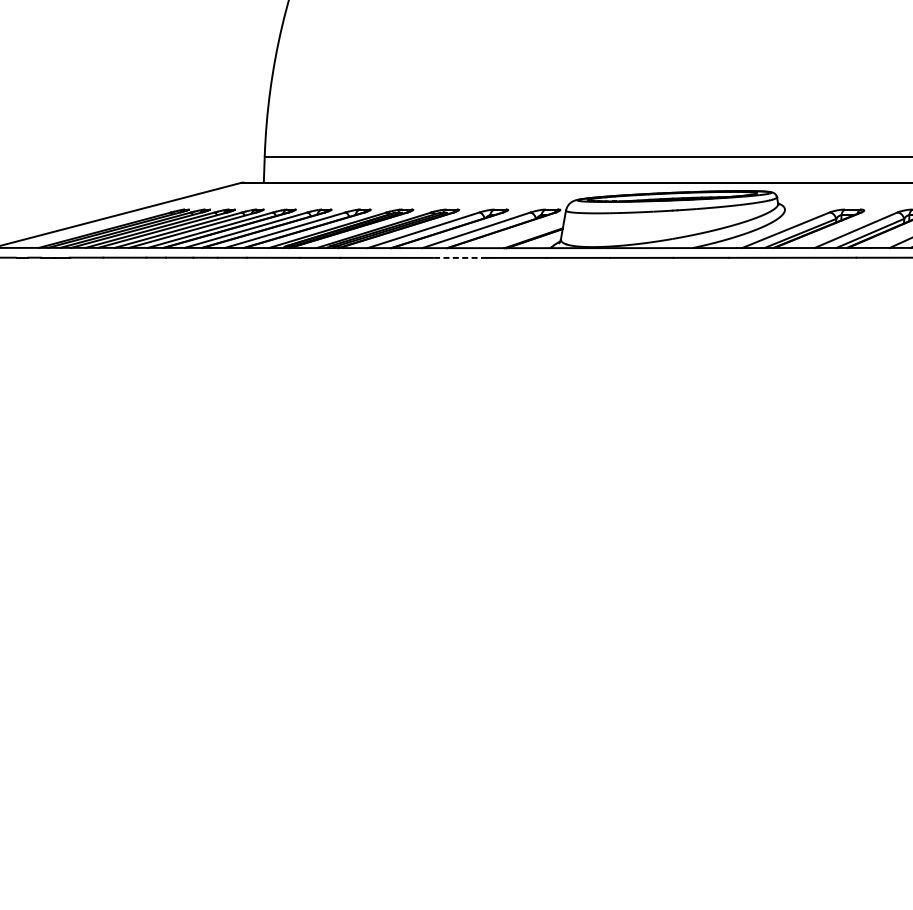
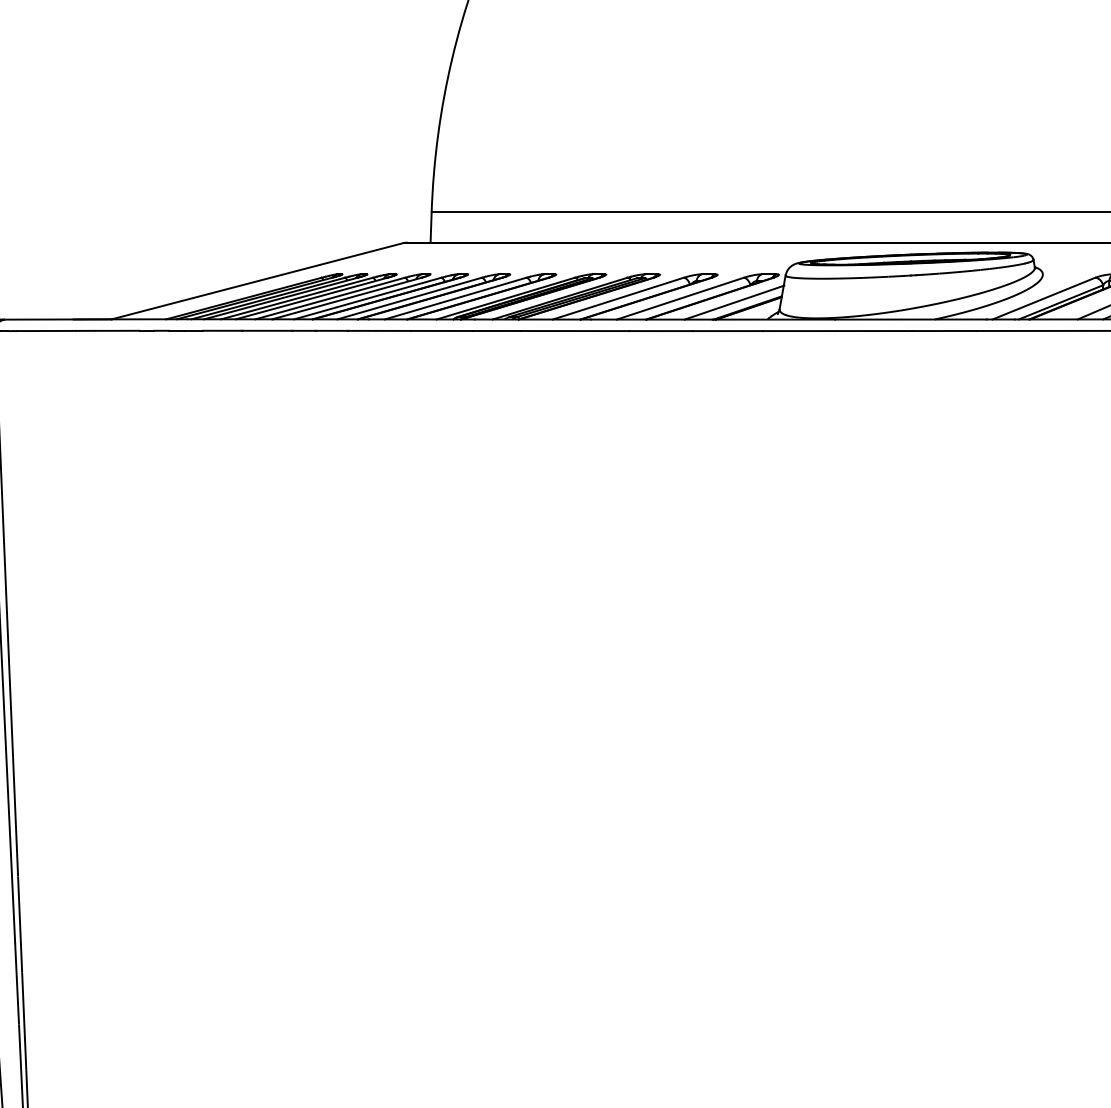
line: (522, 233) -> (734, 302), added
line: (459, 258) -> (660, 331), dashed -> solid

